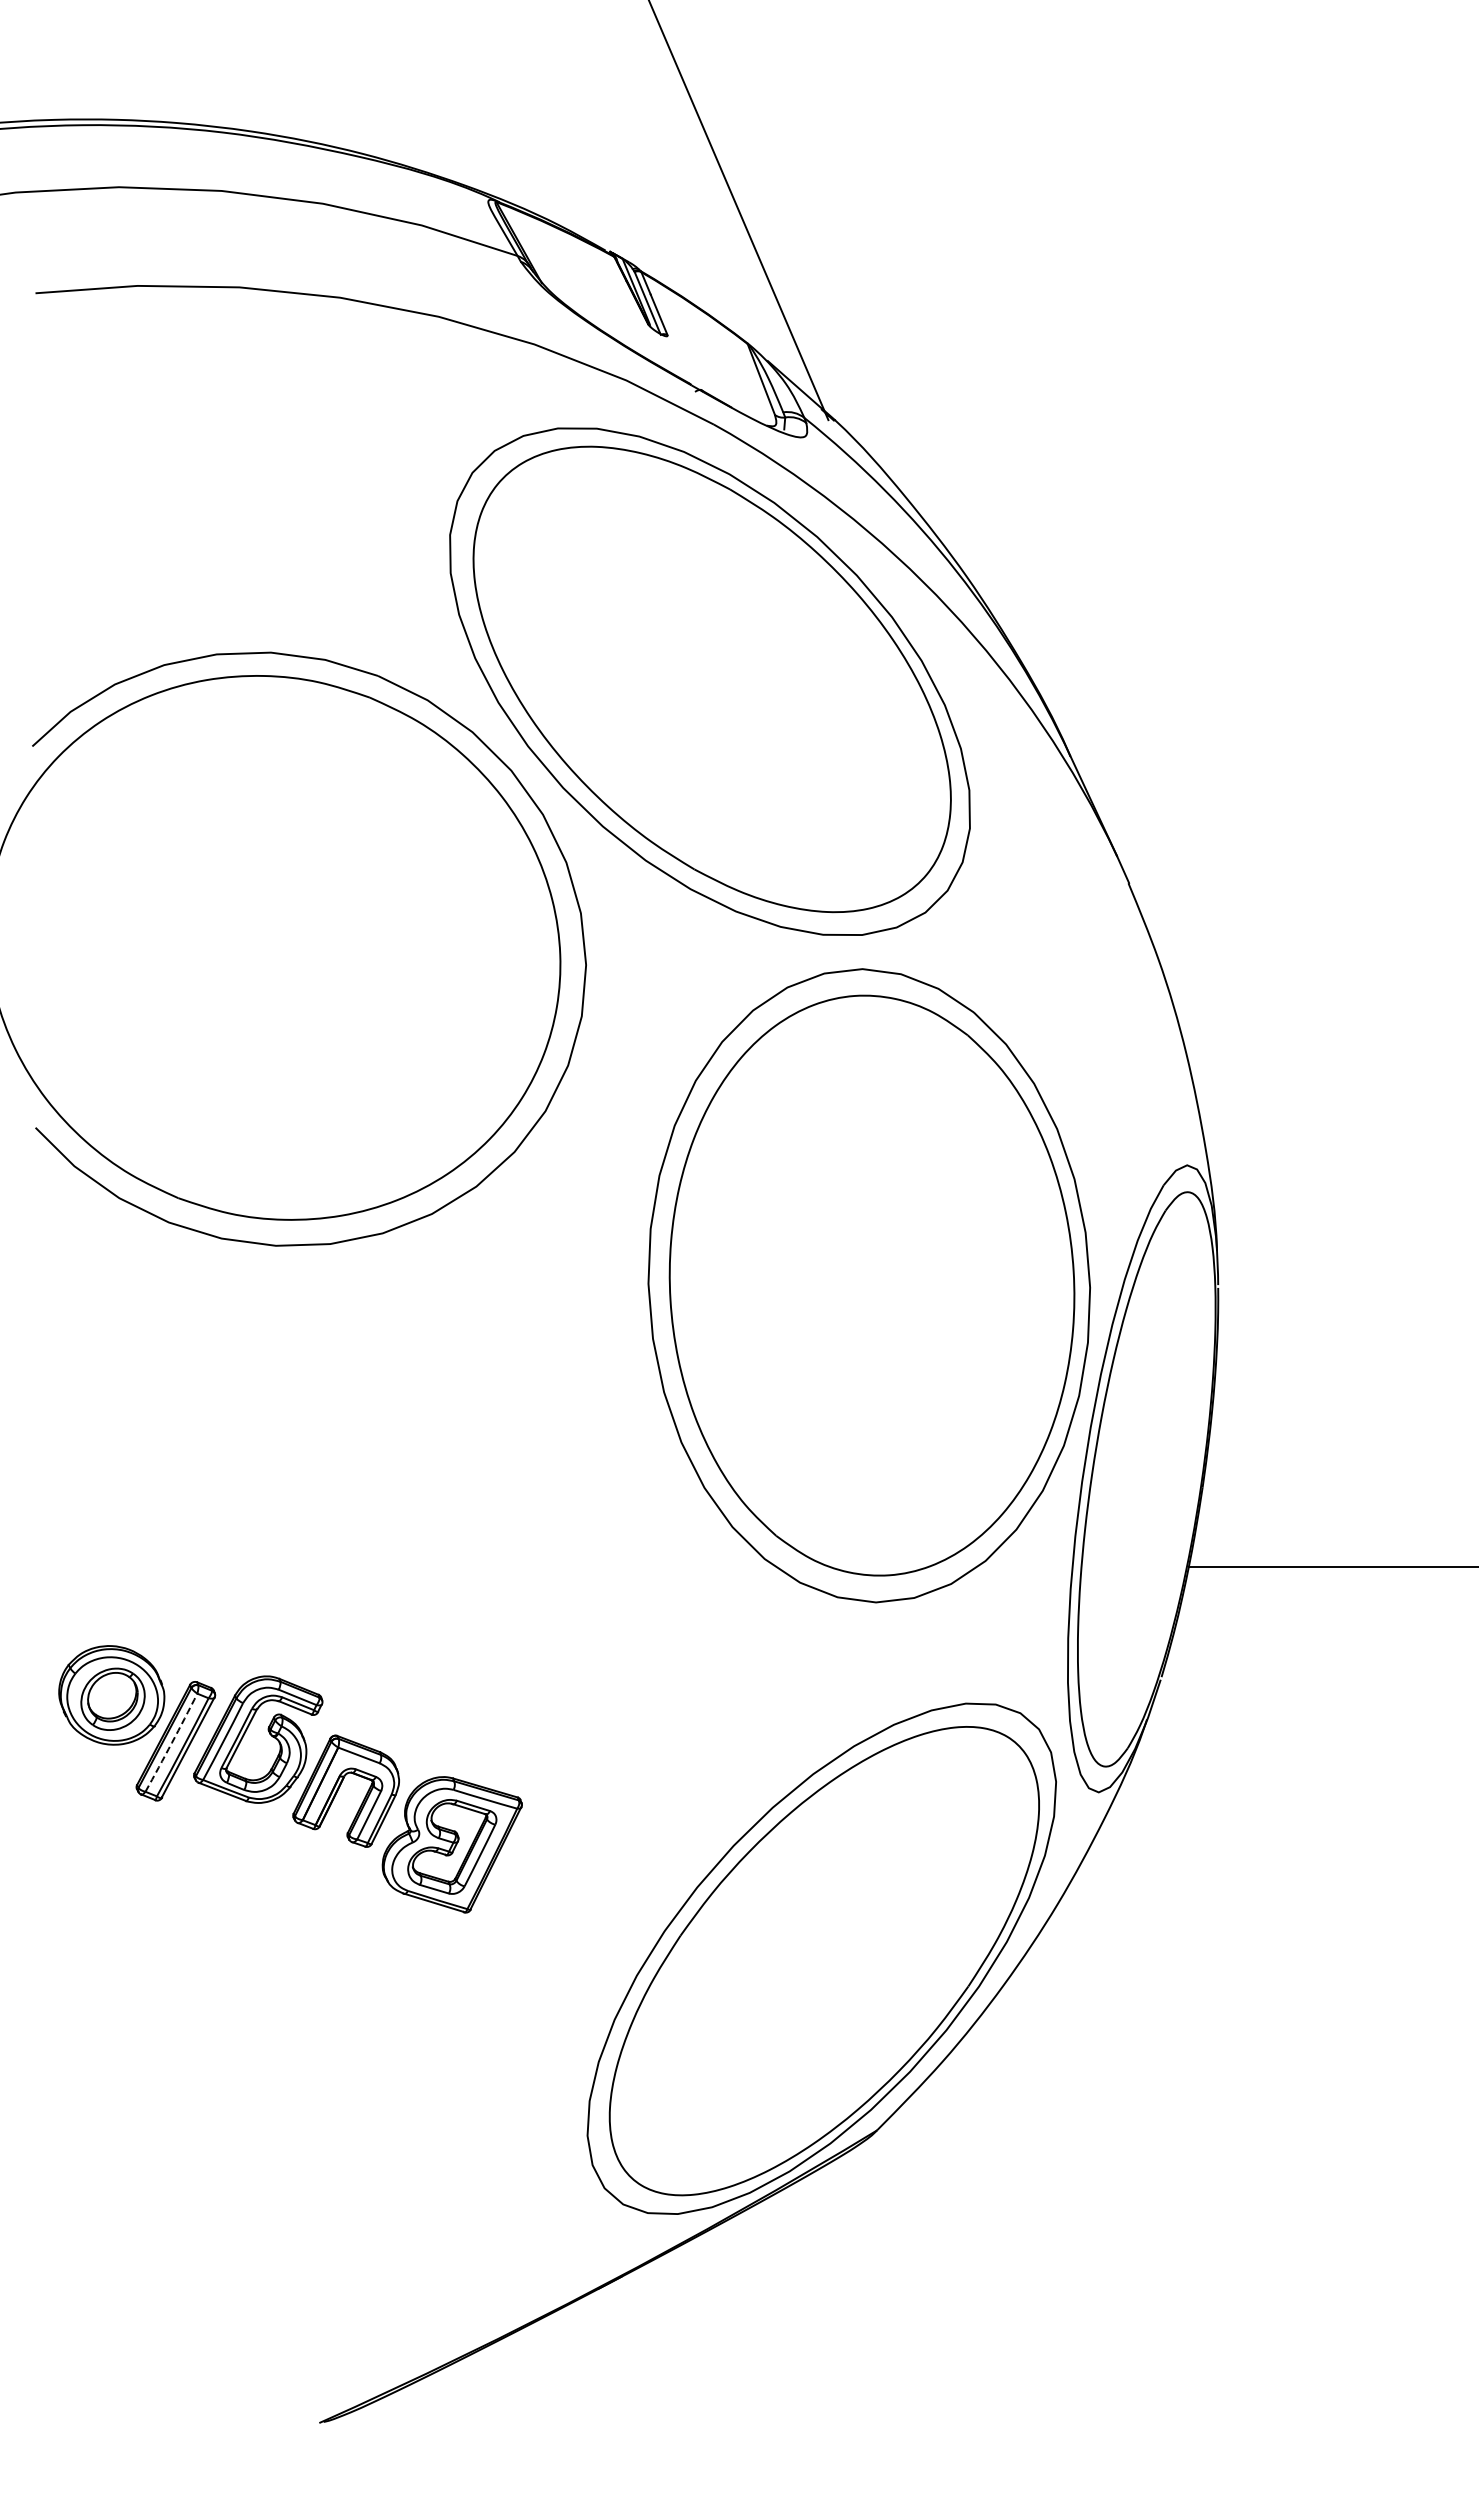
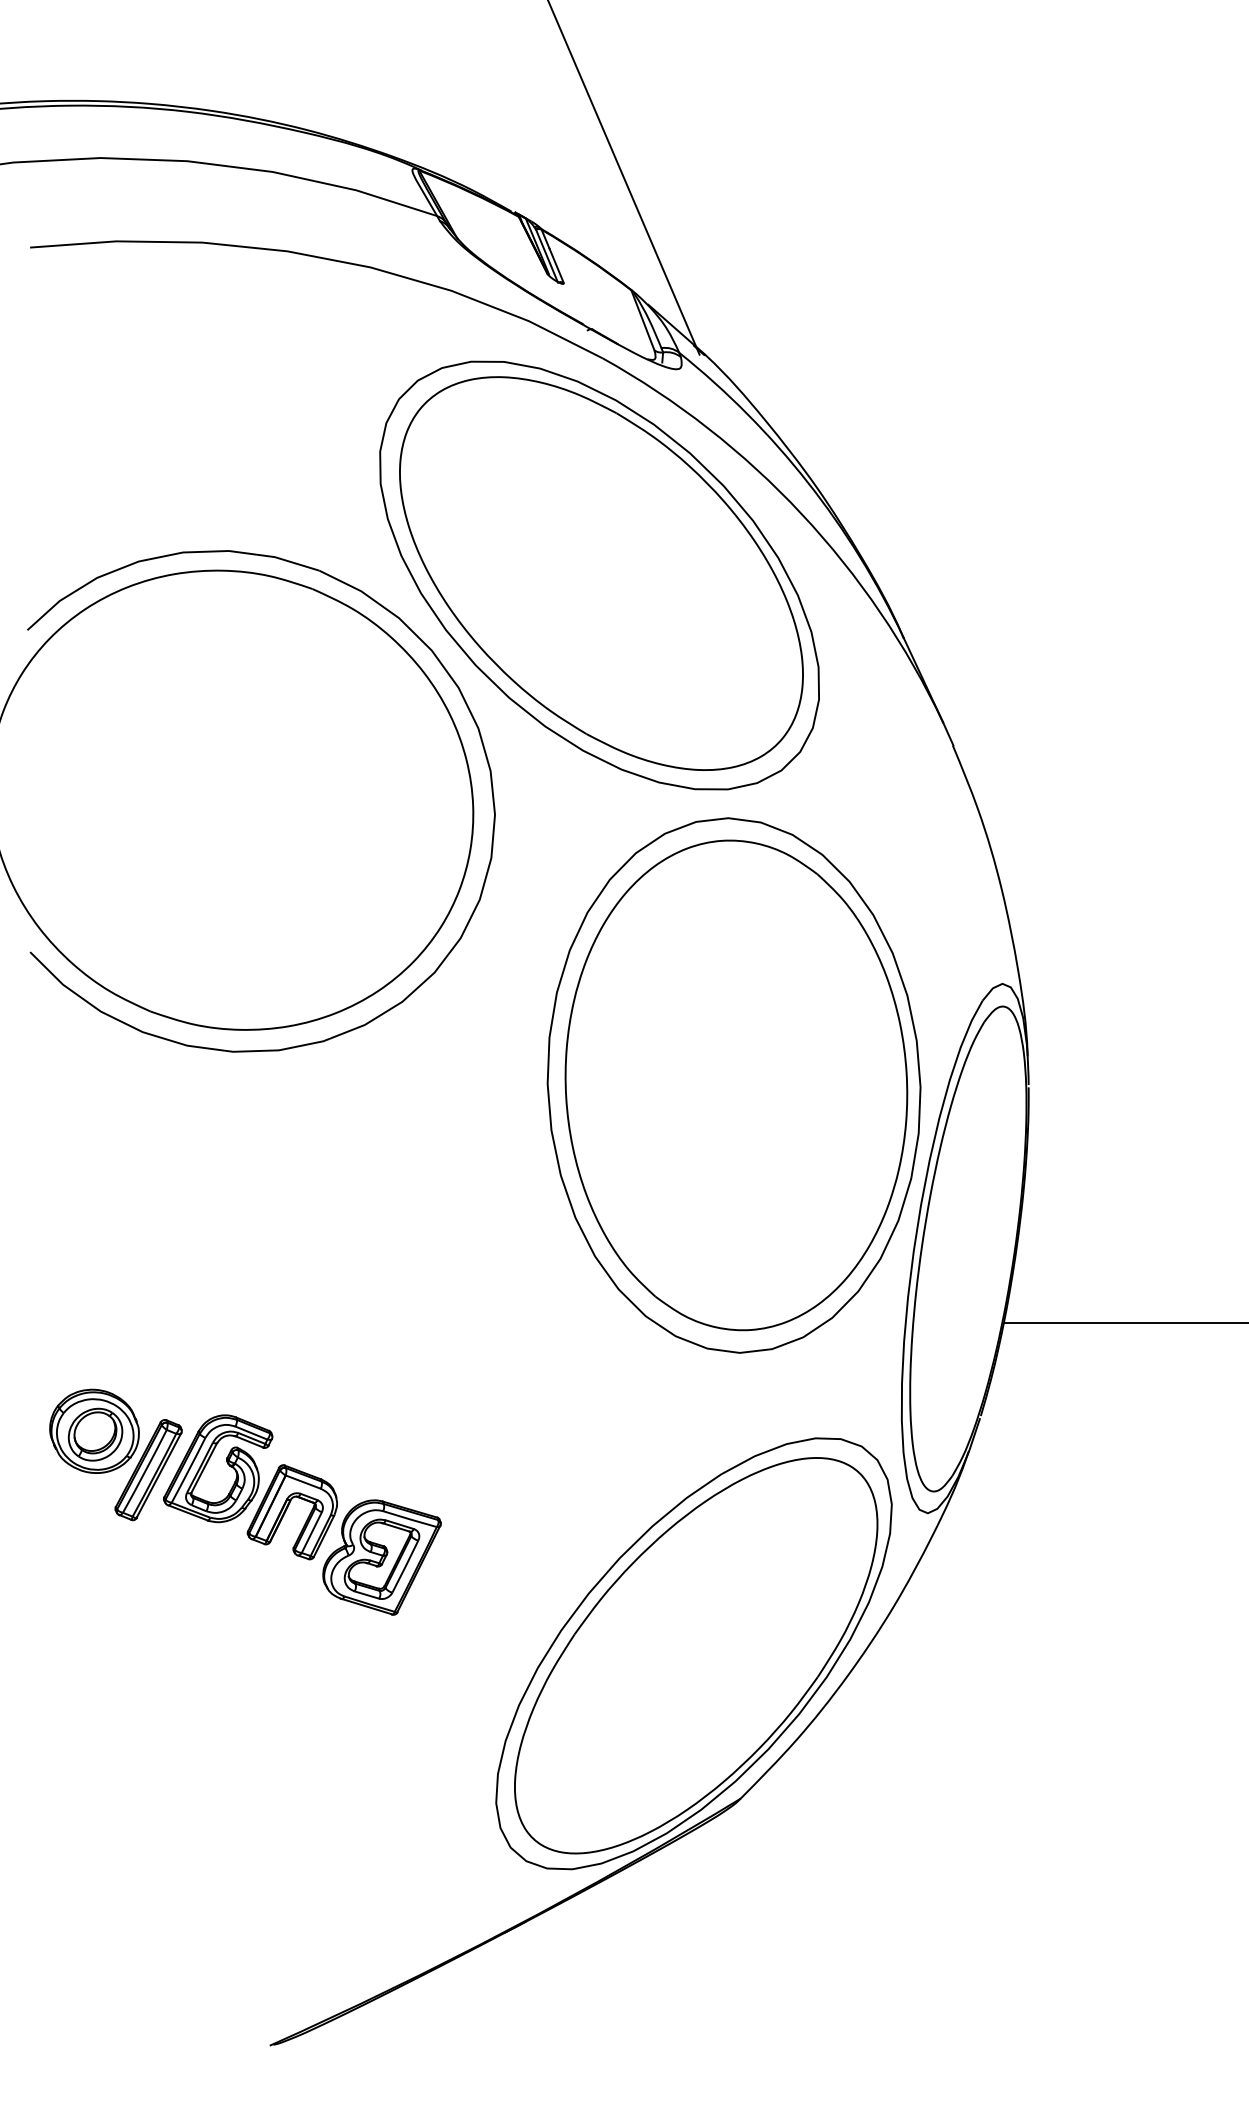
arc: (171, 1742) -> (144, 1471), dashed -> solid

